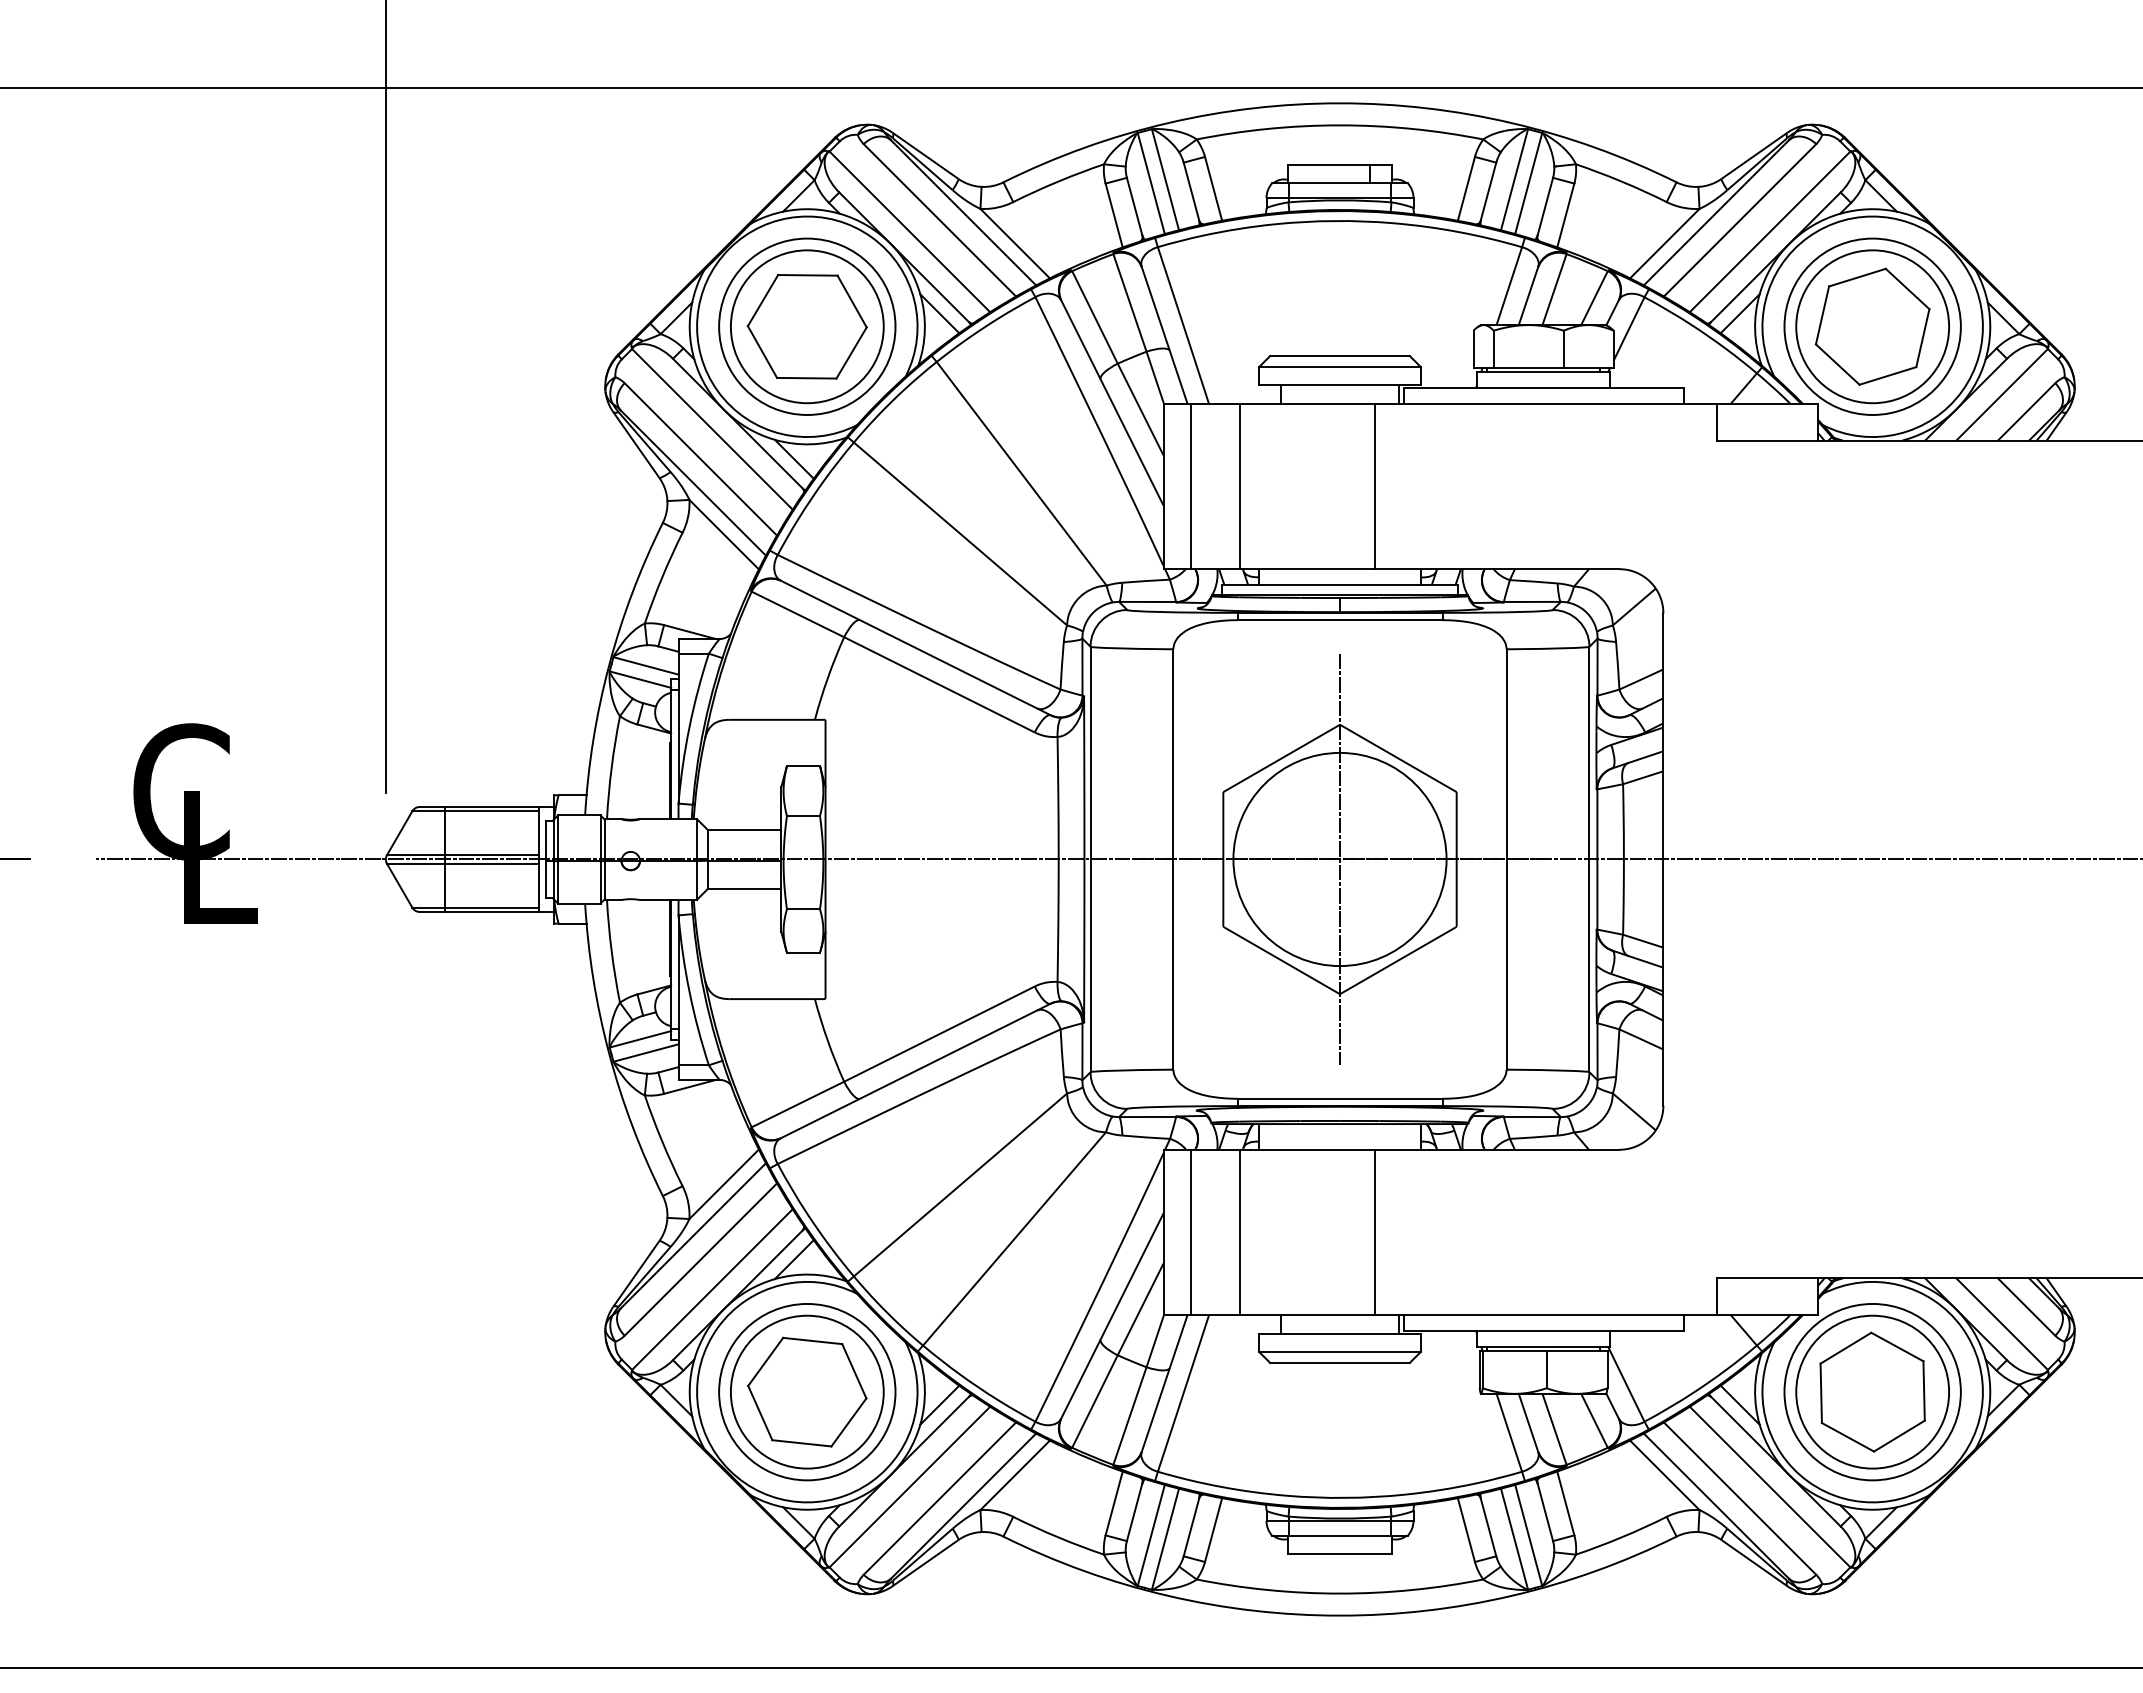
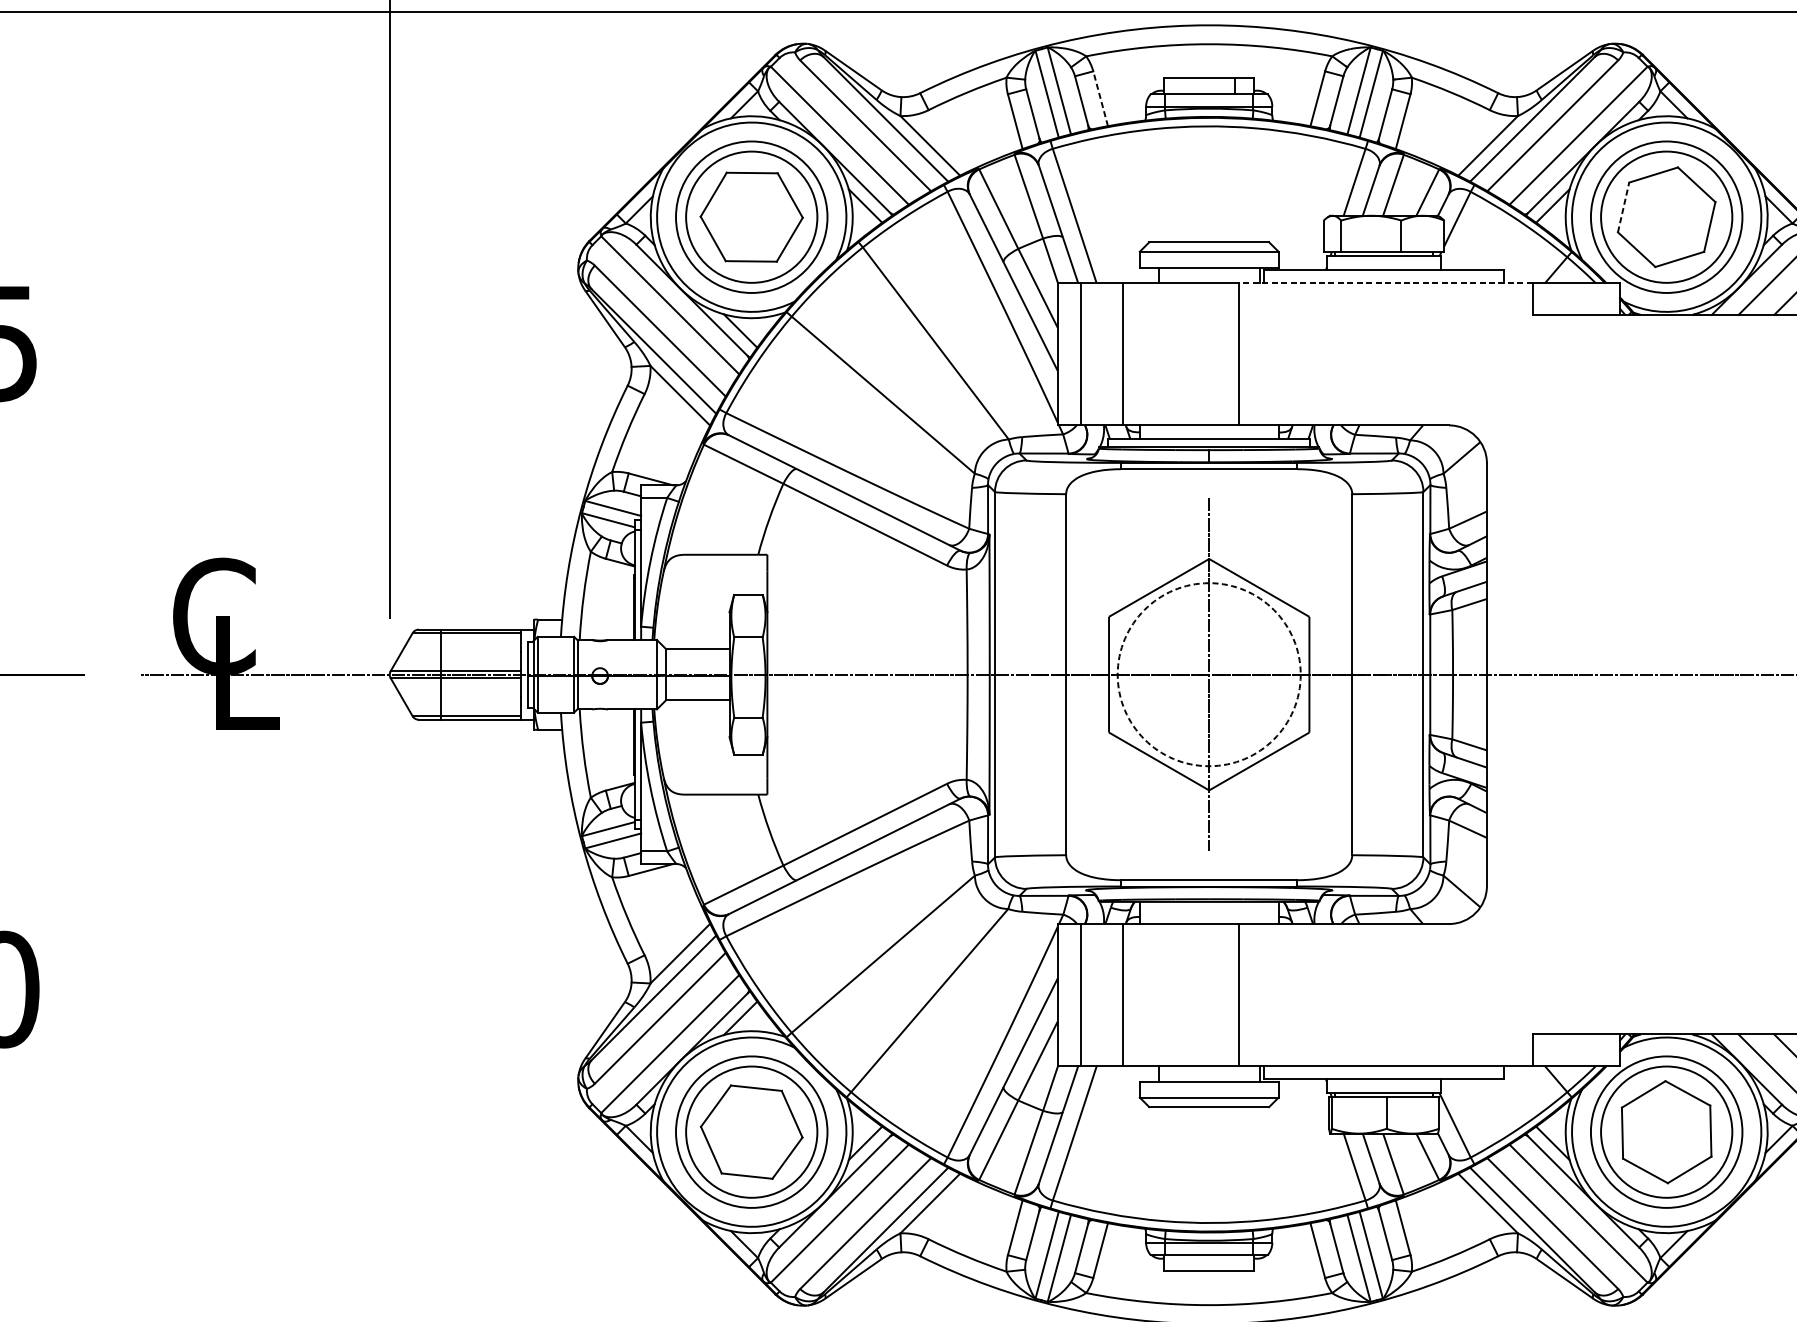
line: (1213, 188) -> (1100, 98), solid -> dashed
line: (1822, 315) -> (1623, 207), solid -> dashed
line: (1545, 403) -> (1385, 283), solid -> dashed
circle: (1339, 859) -> (1208, 674), solid -> dashed

